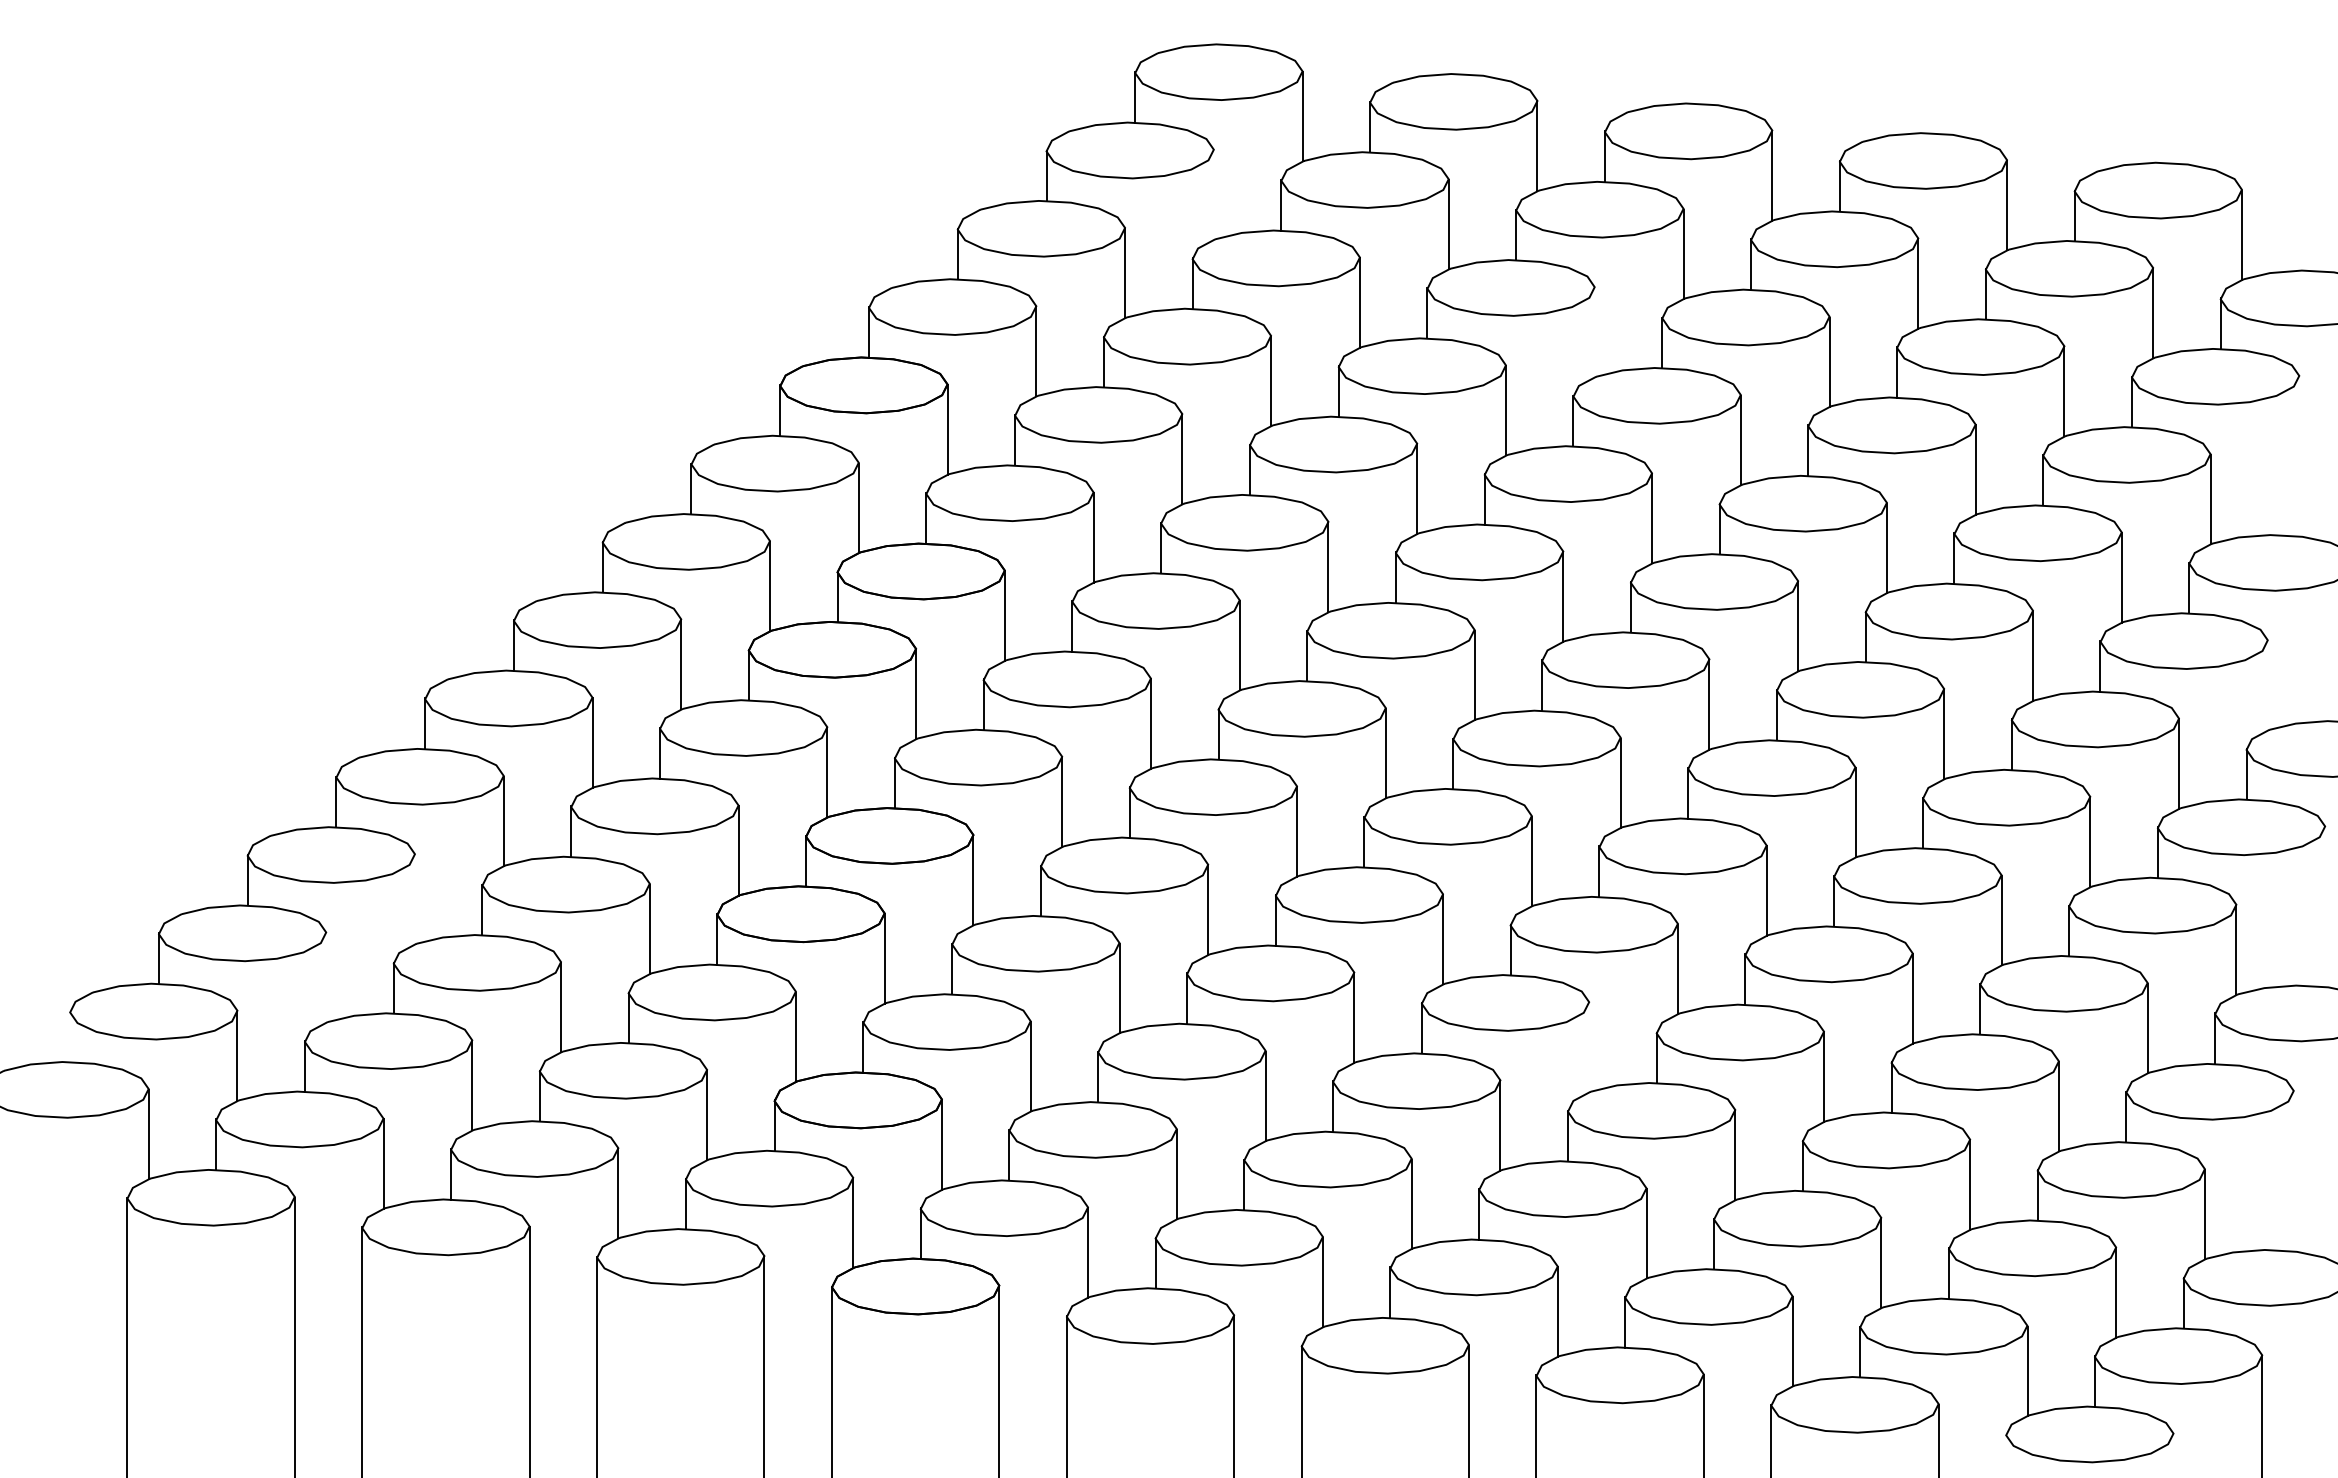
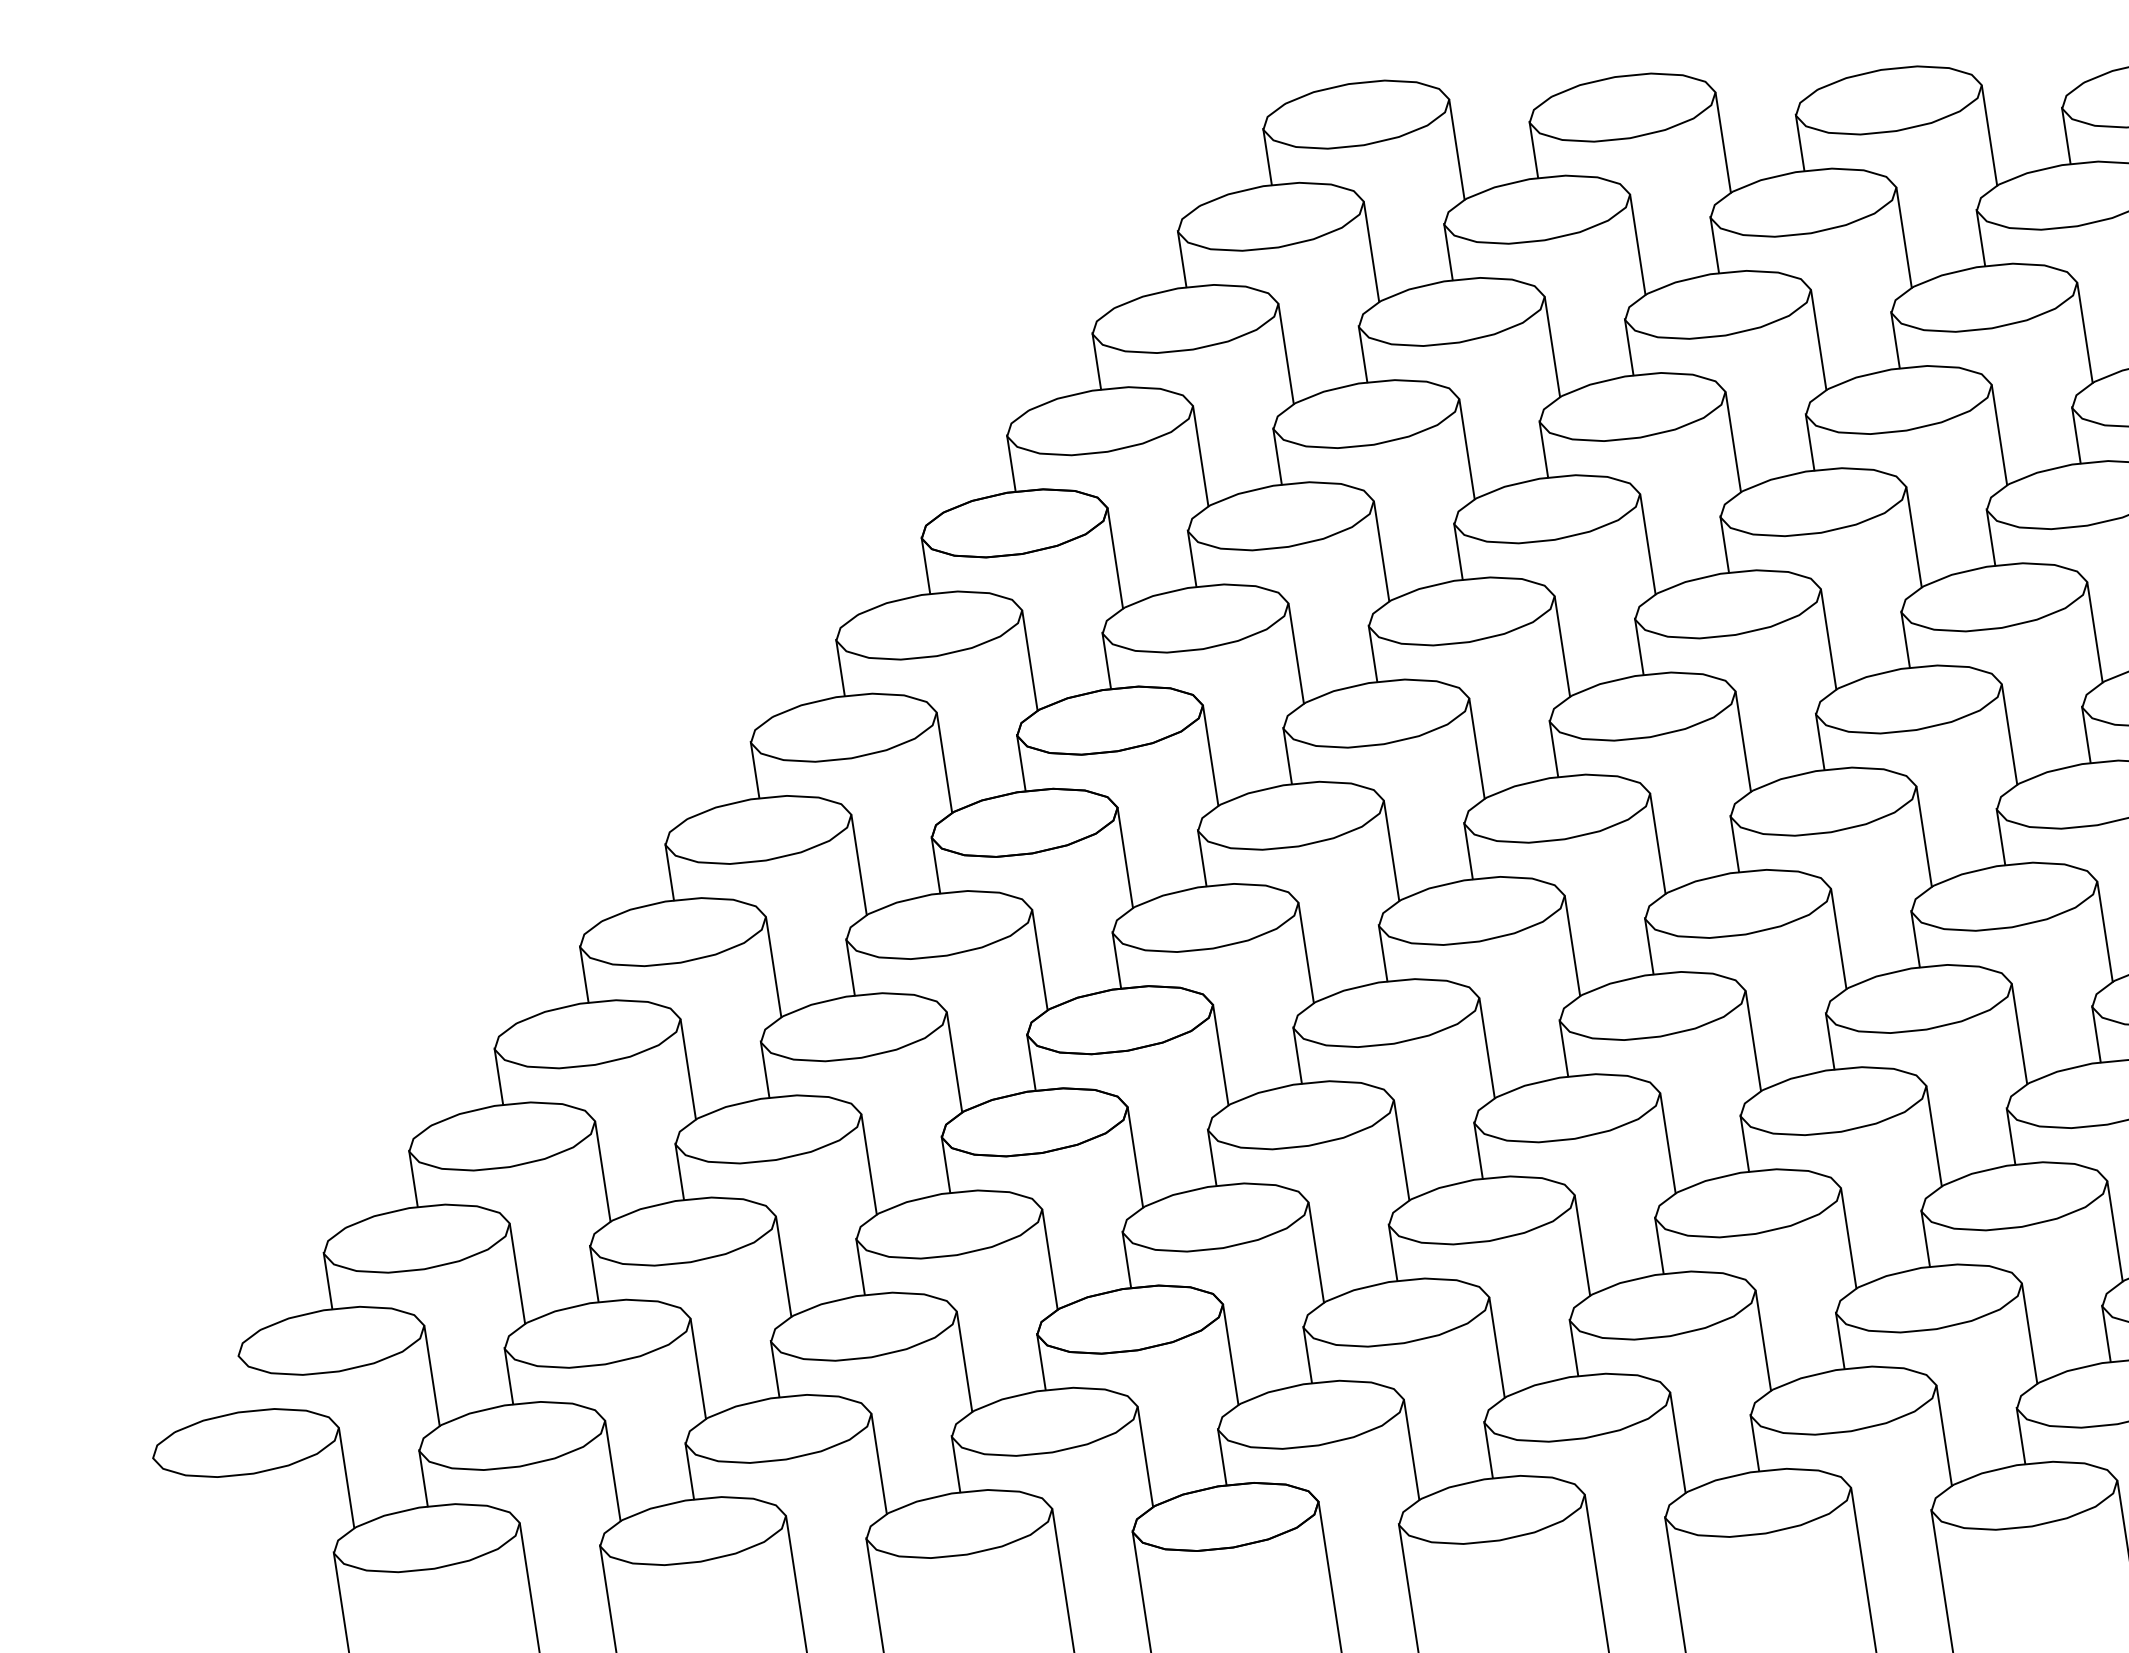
line: (1213, 194) -> (1371, 251), added
line: (1594, 332) -> (1818, 340), added
line: (415, 899) -> (603, 1171), added
line: (326, 977) -> (517, 1273), added
line: (1589, 1047) -> (1934, 1136), added

